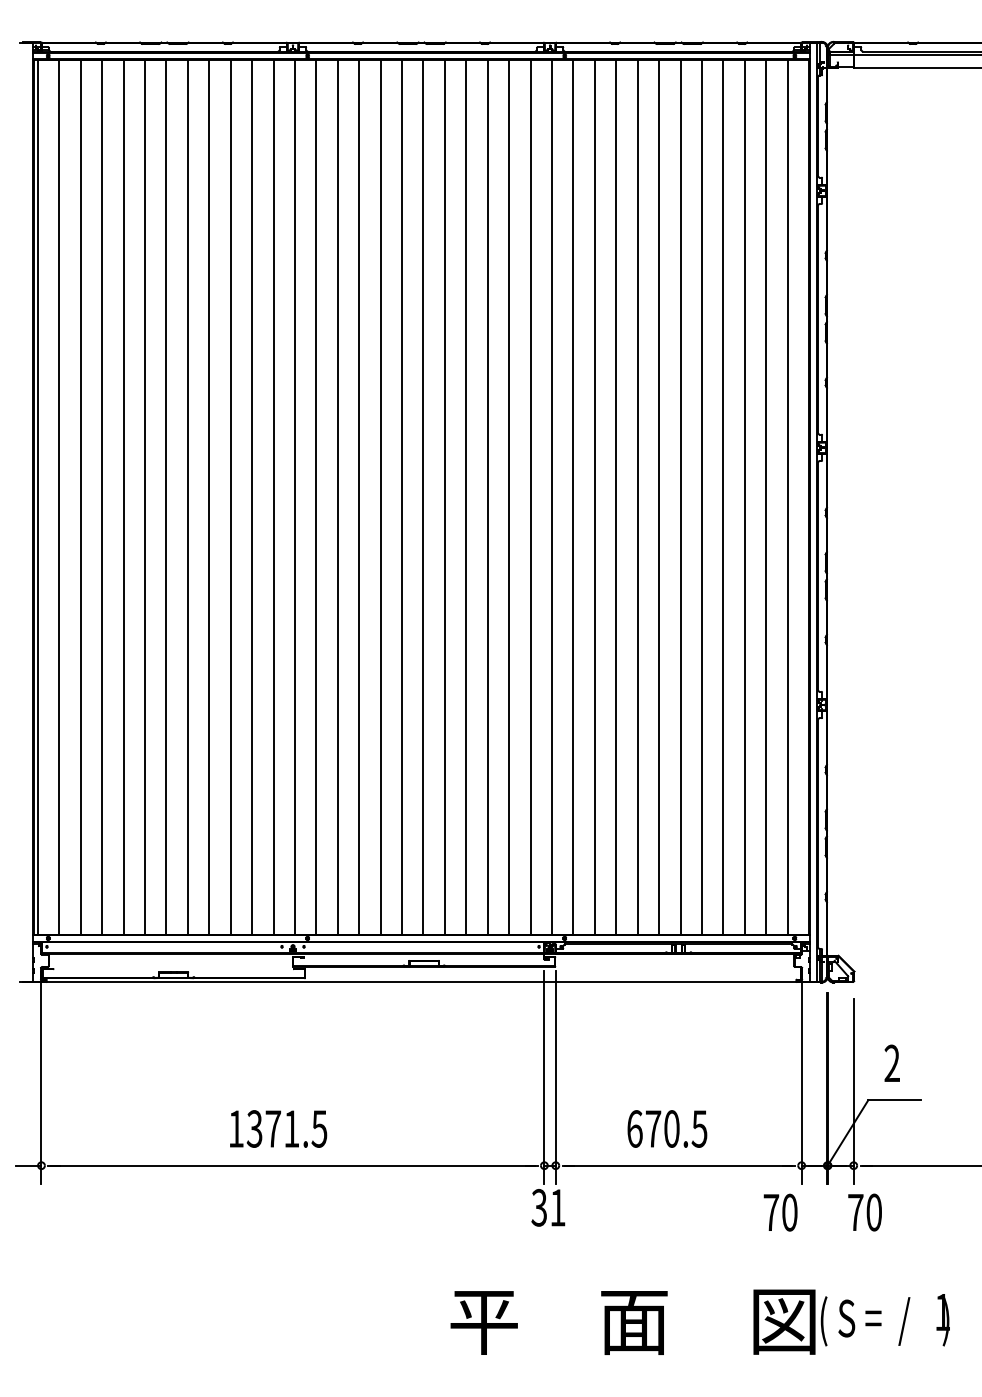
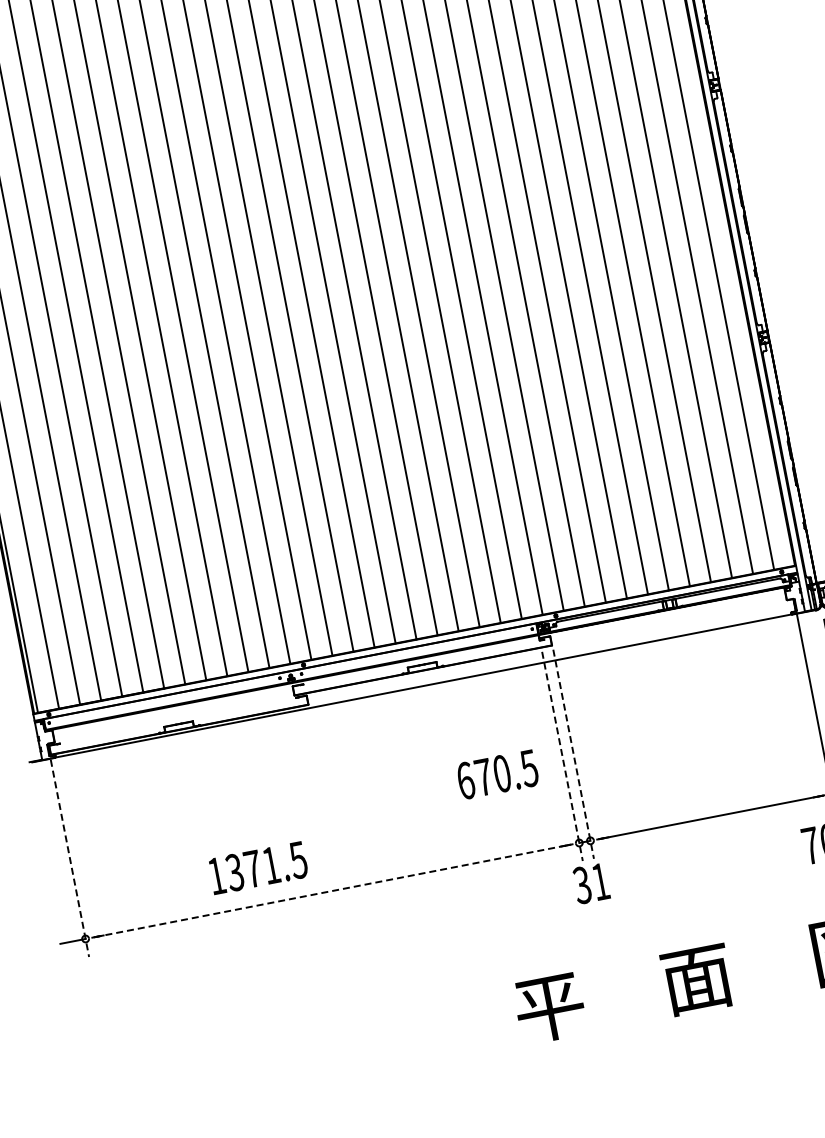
line: (544, 1077) -> (562, 756), solid -> dashed
line: (555, 1077) -> (573, 754), solid -> dashed
line: (41, 1078) -> (69, 853), solid -> dashed
text: (278, 1128) -> (258, 867), moved
text: (667, 1128) -> (497, 774), moved
line: (293, 1165) -> (332, 890), solid -> dashed

